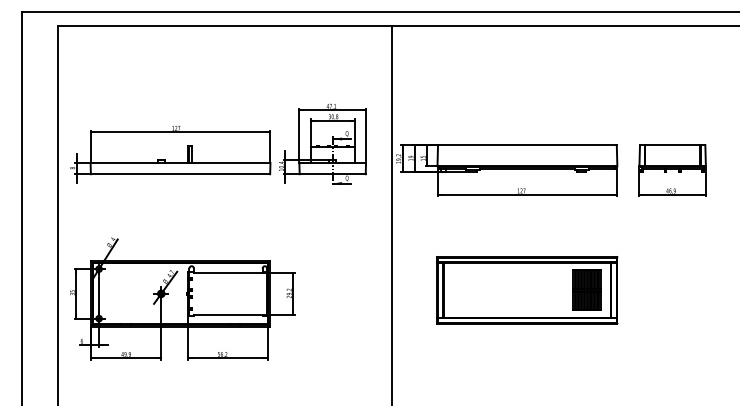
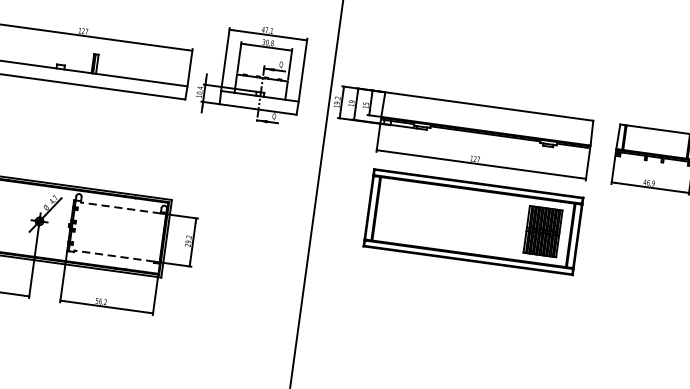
line: (227, 273) -> (119, 208), solid -> dashed
part: (527, 290) -> (473, 222), moved
line: (227, 314) -> (113, 255), solid -> dashed

